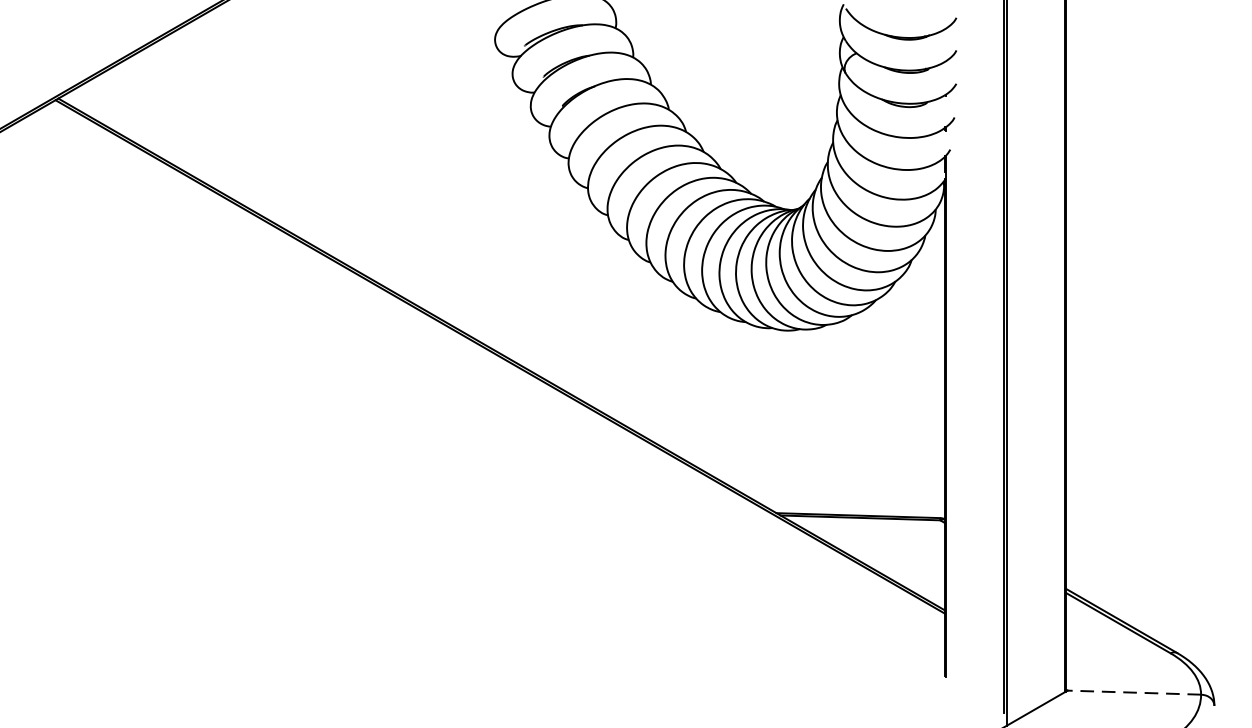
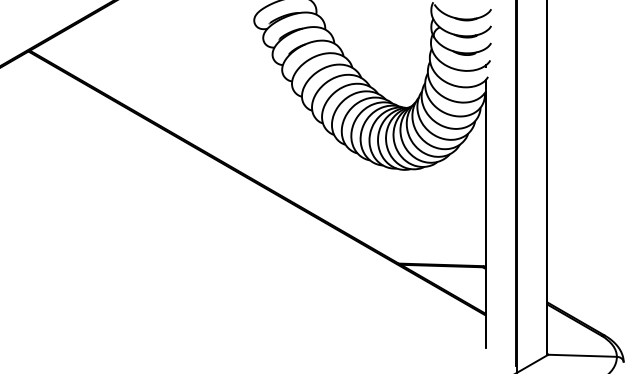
line: (1134, 692) -> (582, 355), dashed -> solid

